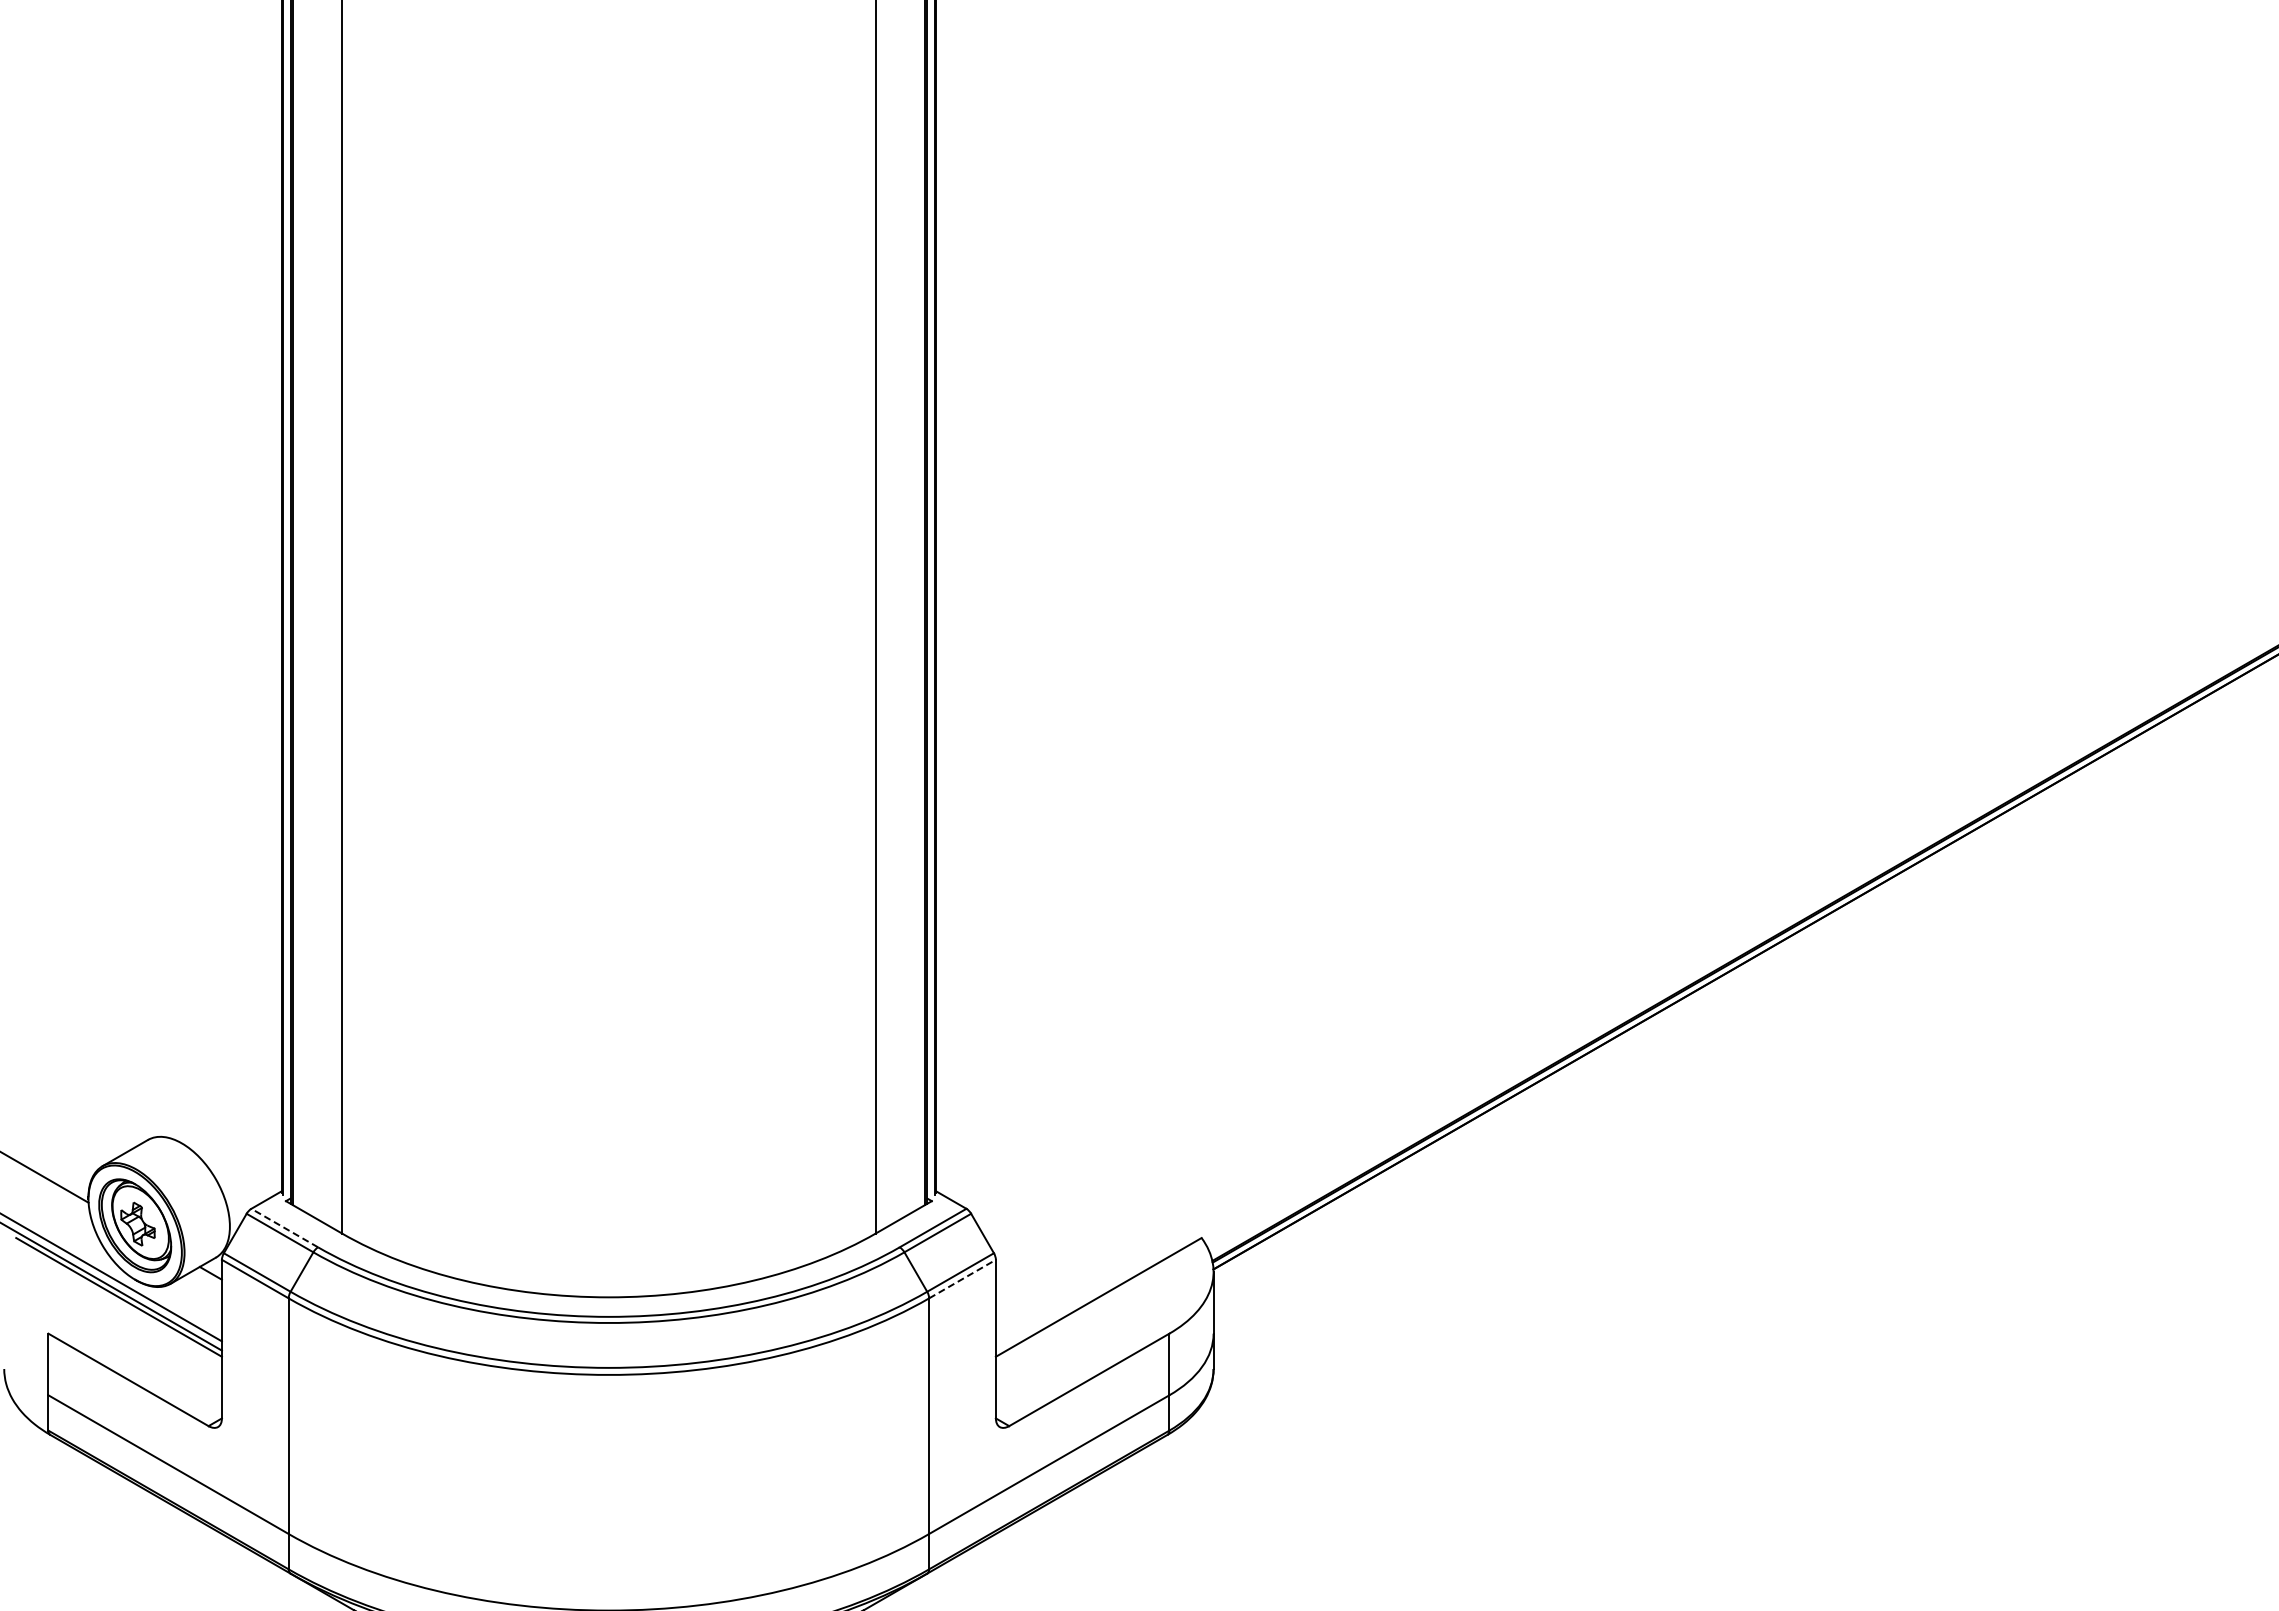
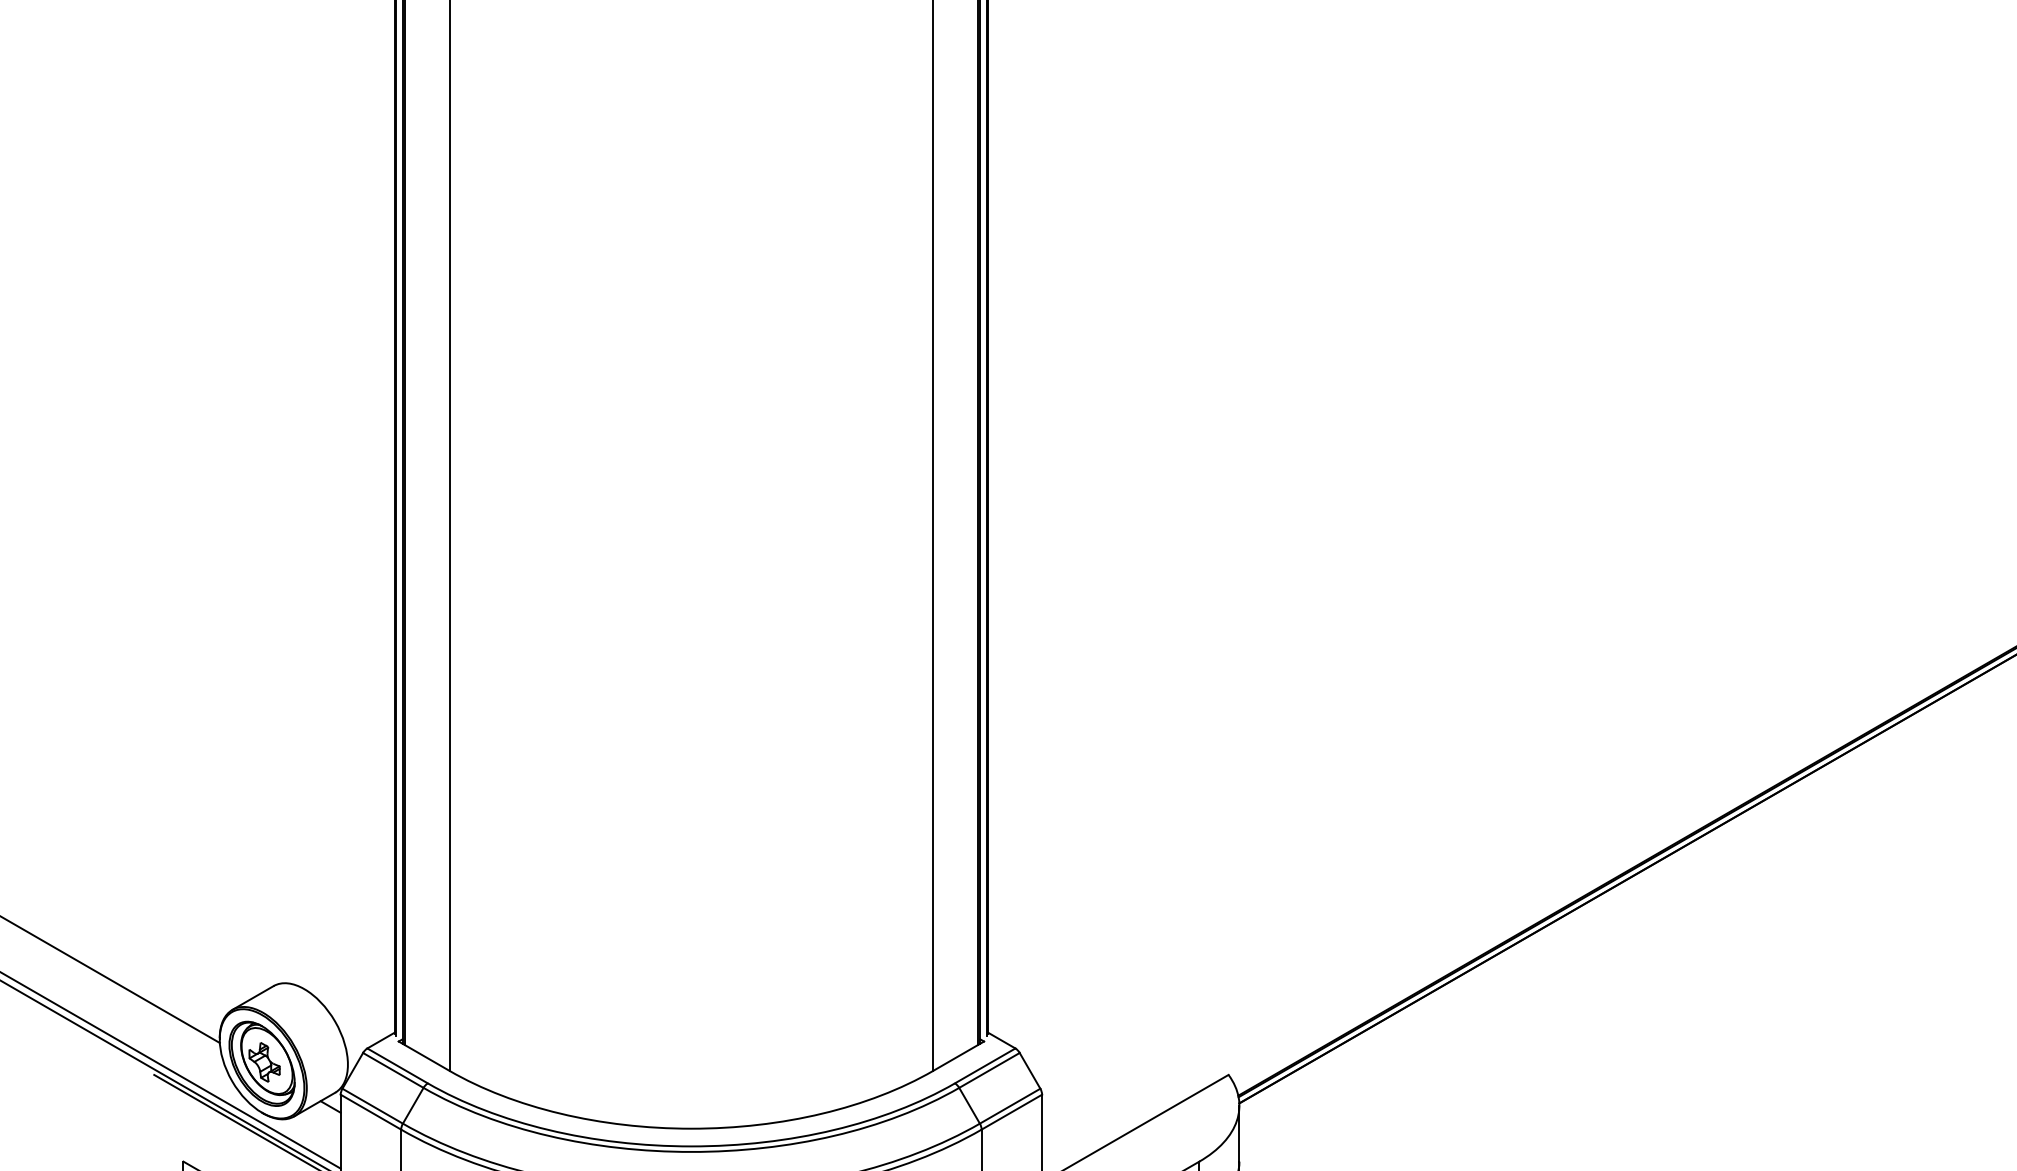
line: (284, 1228) -> (397, 1066), dashed -> solid
line: (962, 1279) -> (1011, 1112), dashed -> solid

